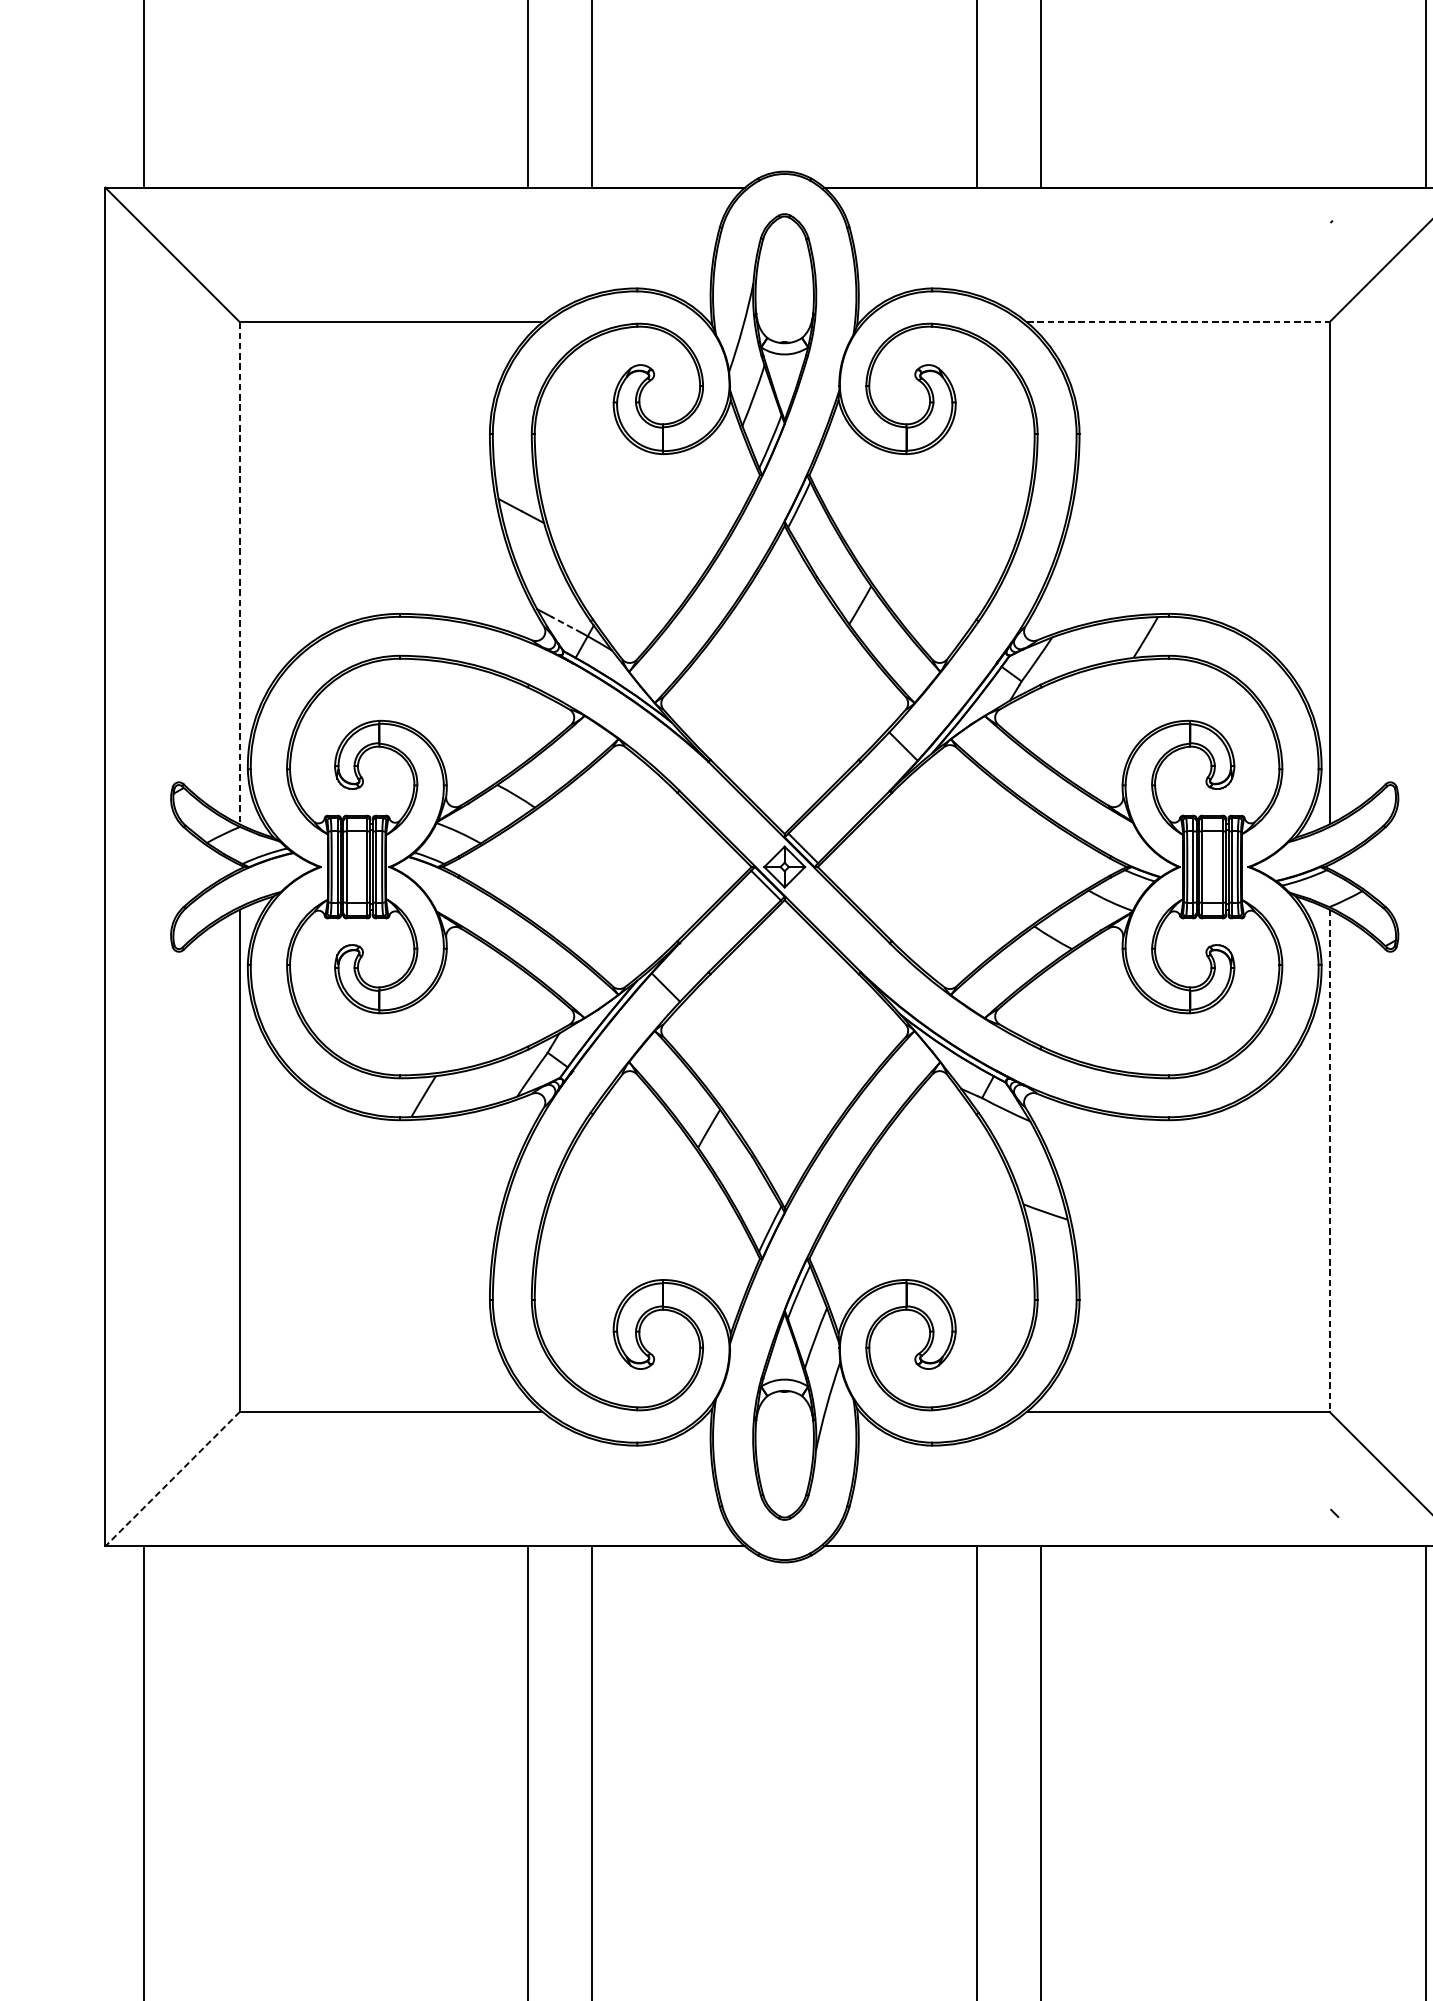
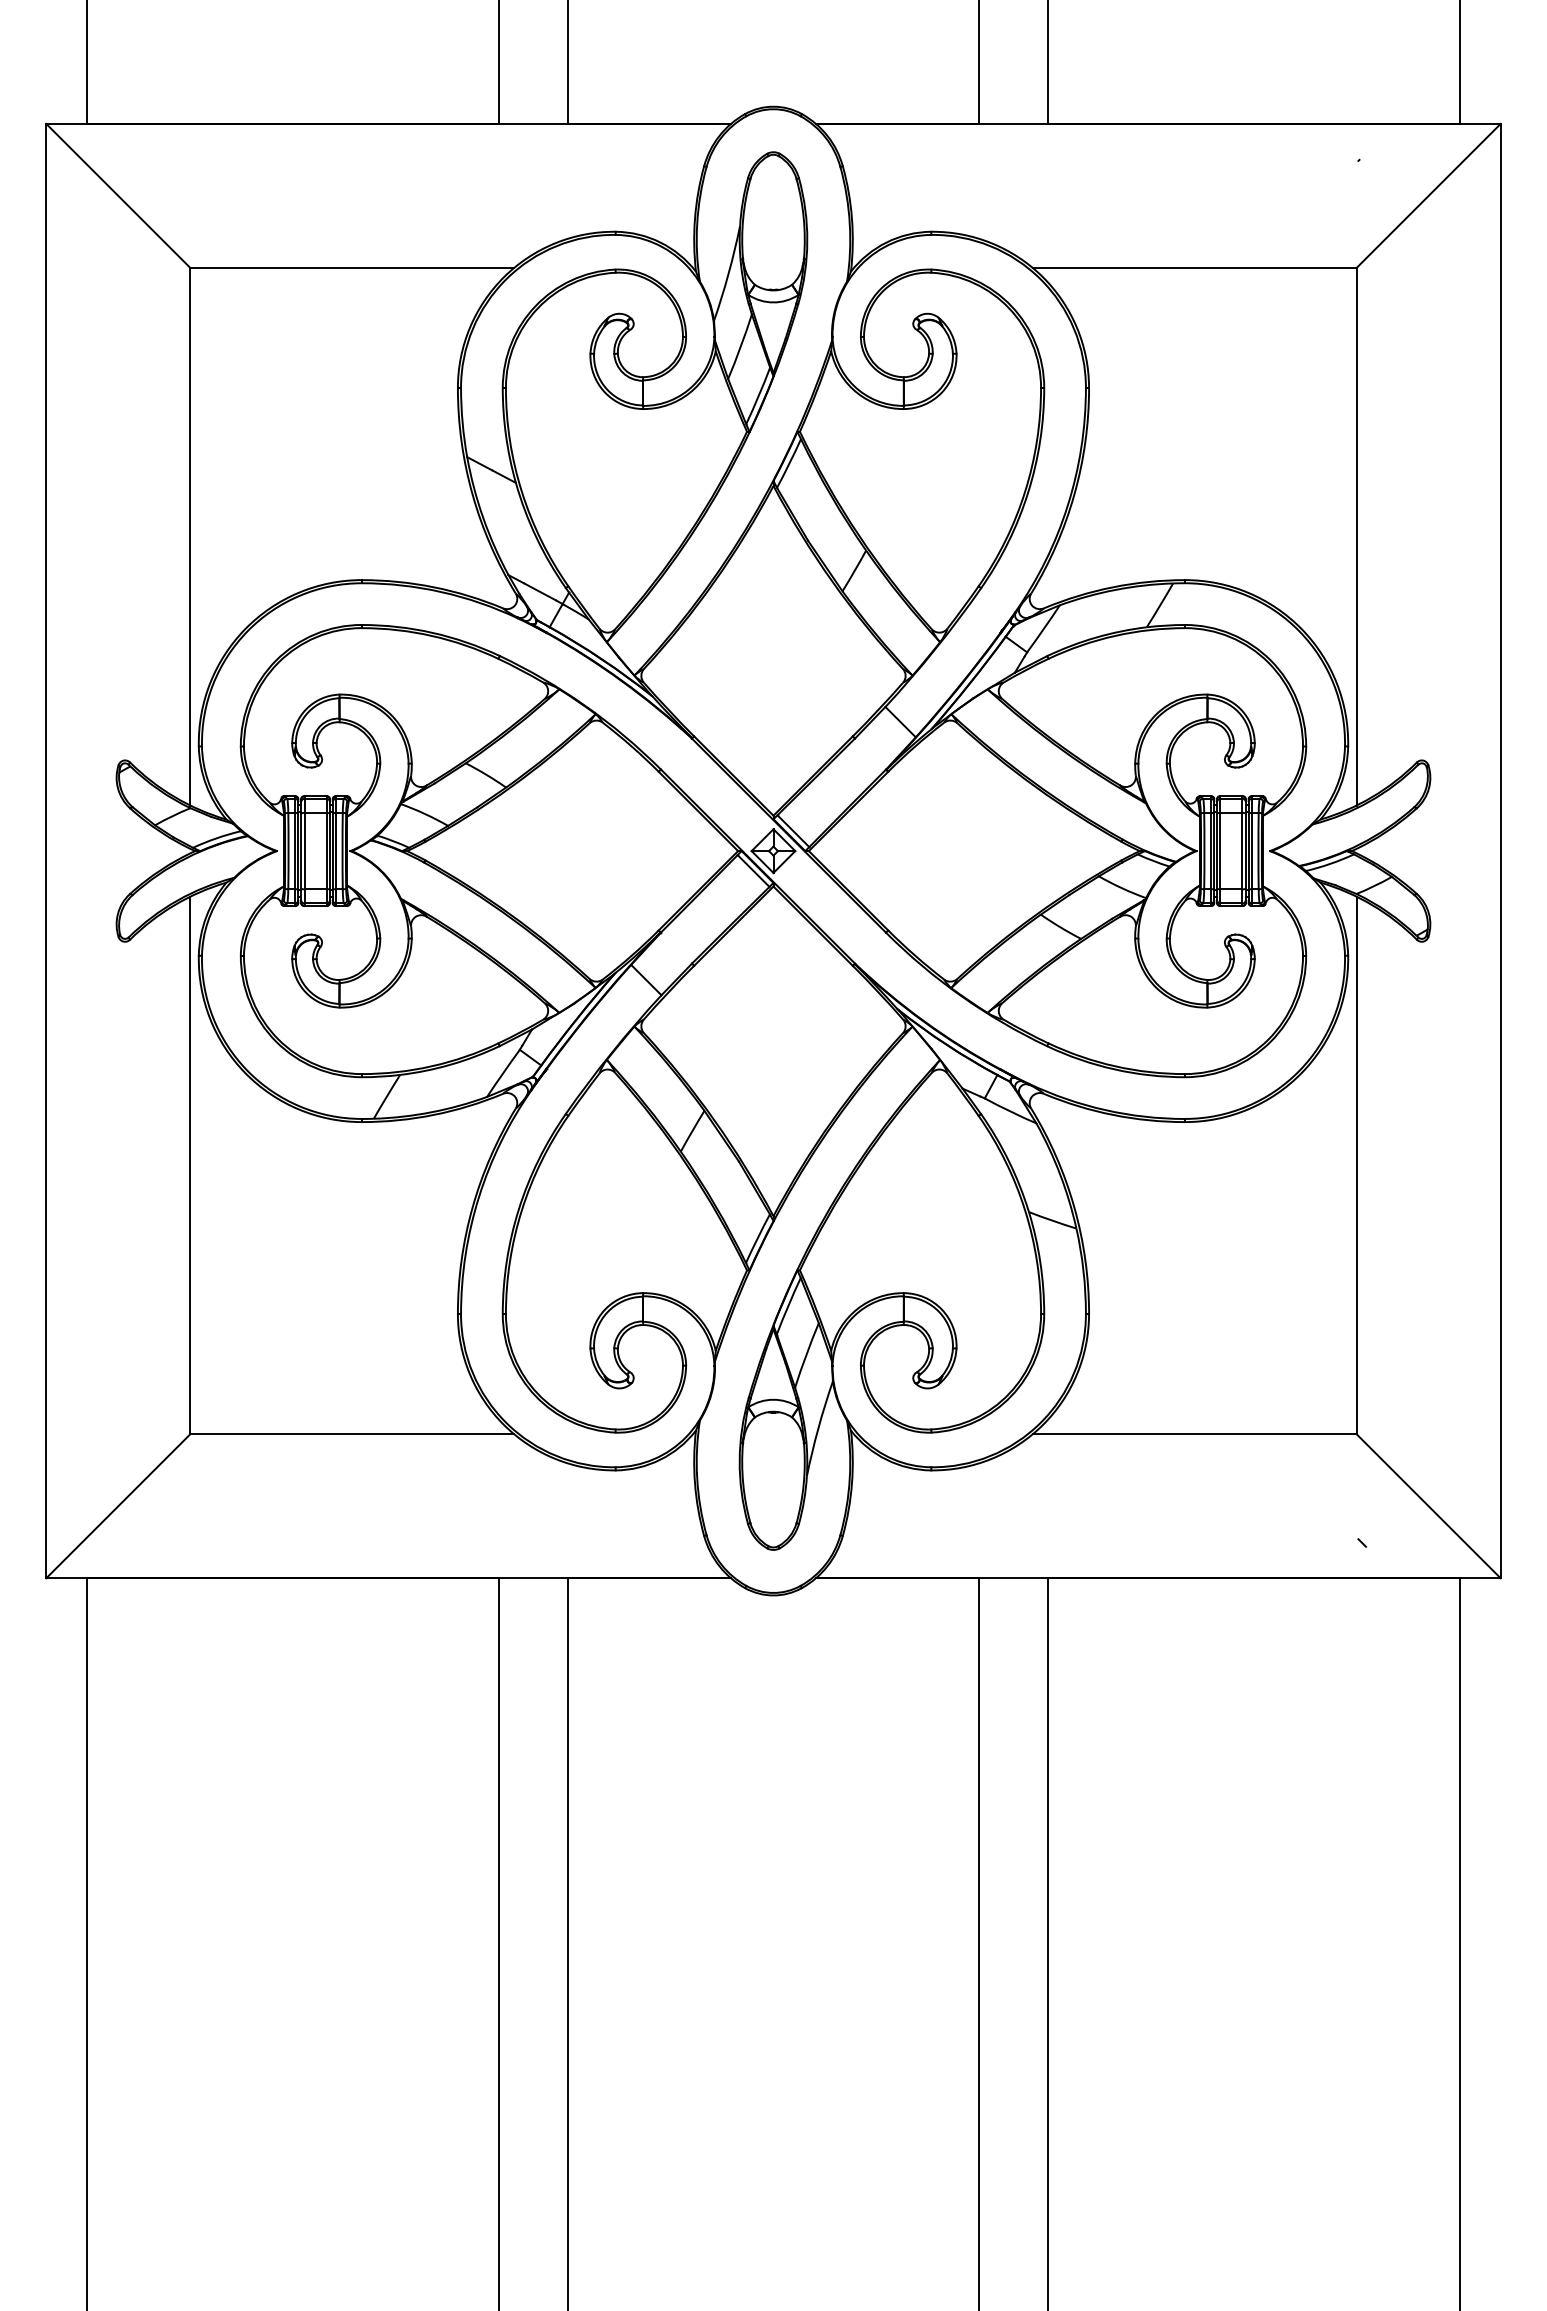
line: (1178, 321) -> (1194, 267), dashed -> solid
line: (240, 573) -> (190, 536), dashed -> solid
line: (566, 624) -> (539, 591), dashed -> solid
line: (1329, 1160) -> (1356, 1165), dashed -> solid
line: (172, 1479) -> (118, 1506), dashed -> solid

